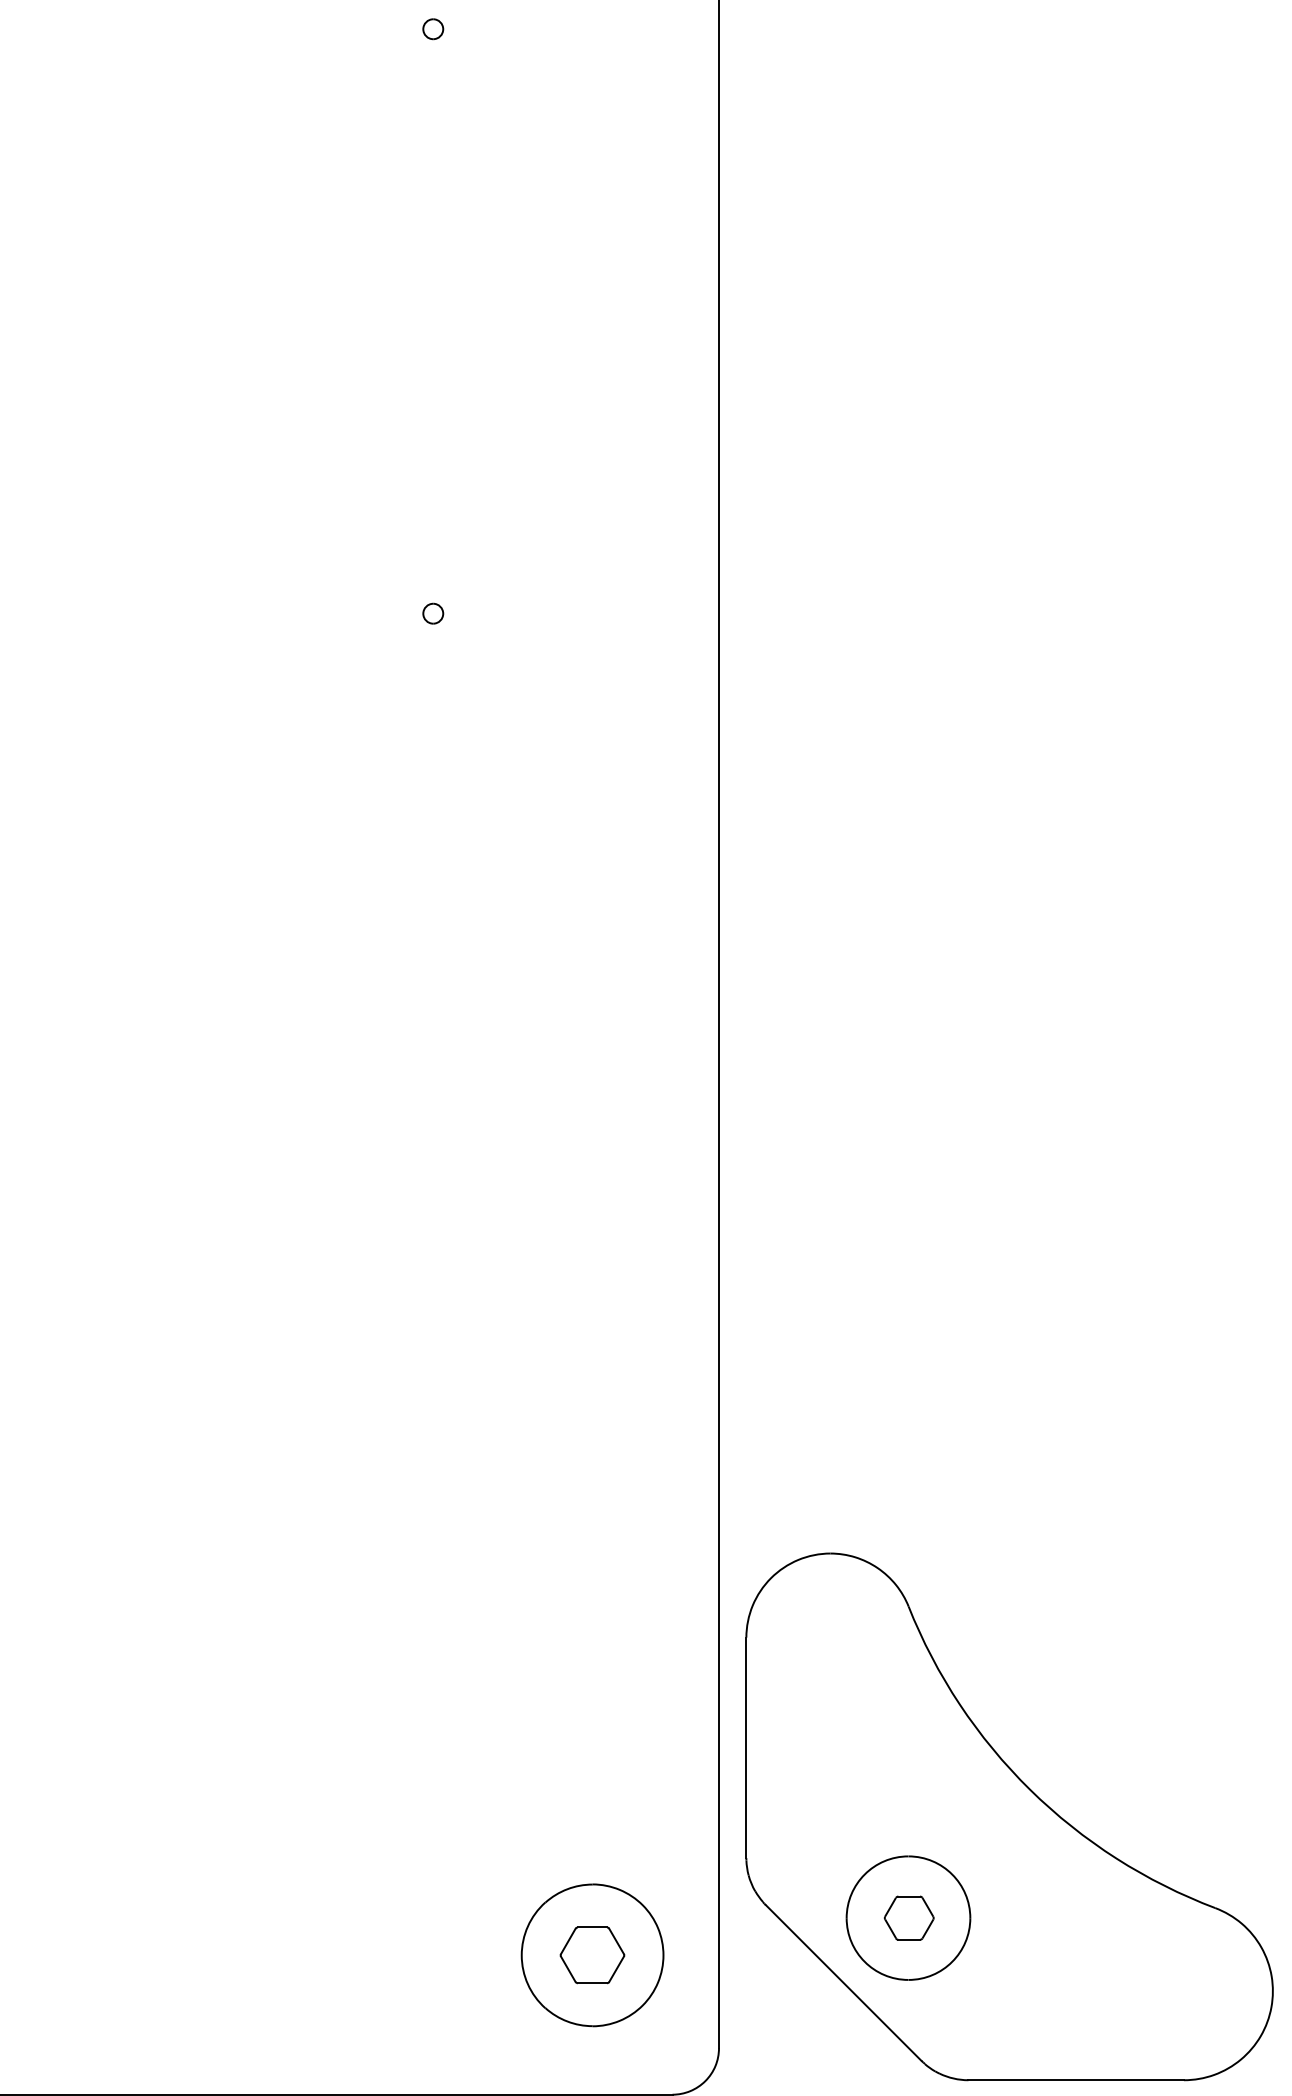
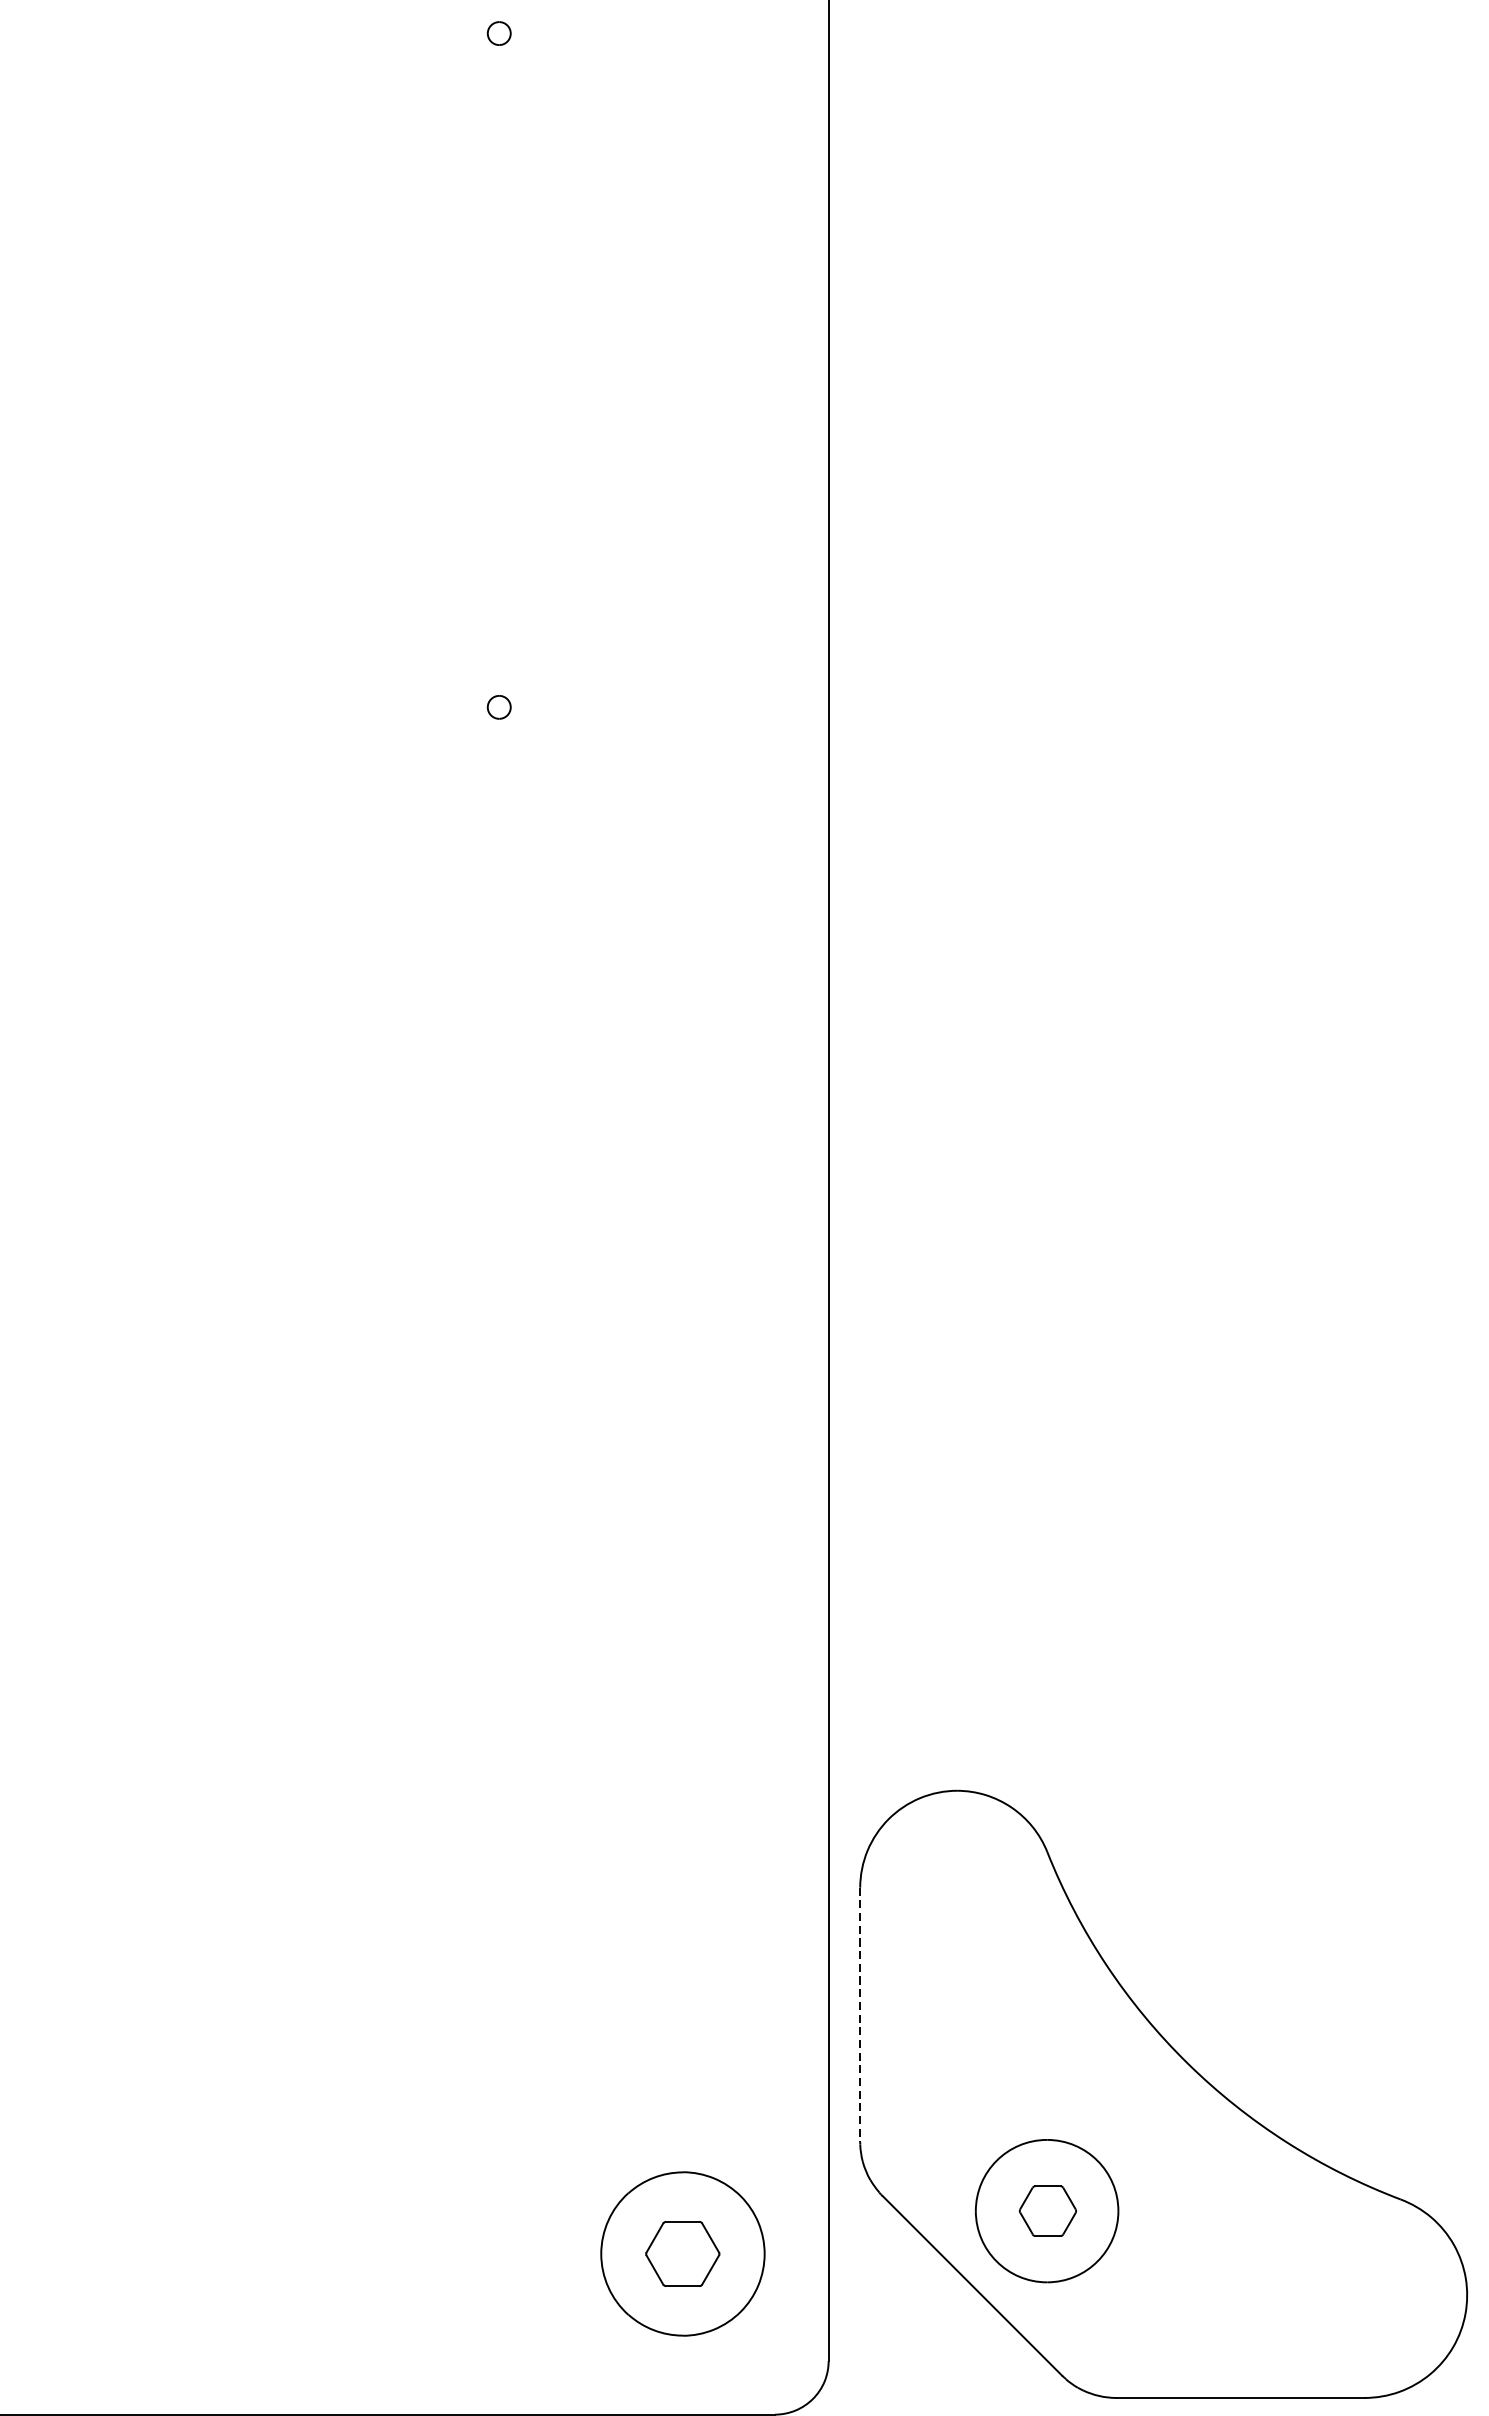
line: (746, 1748) -> (860, 2015), solid -> dashed

